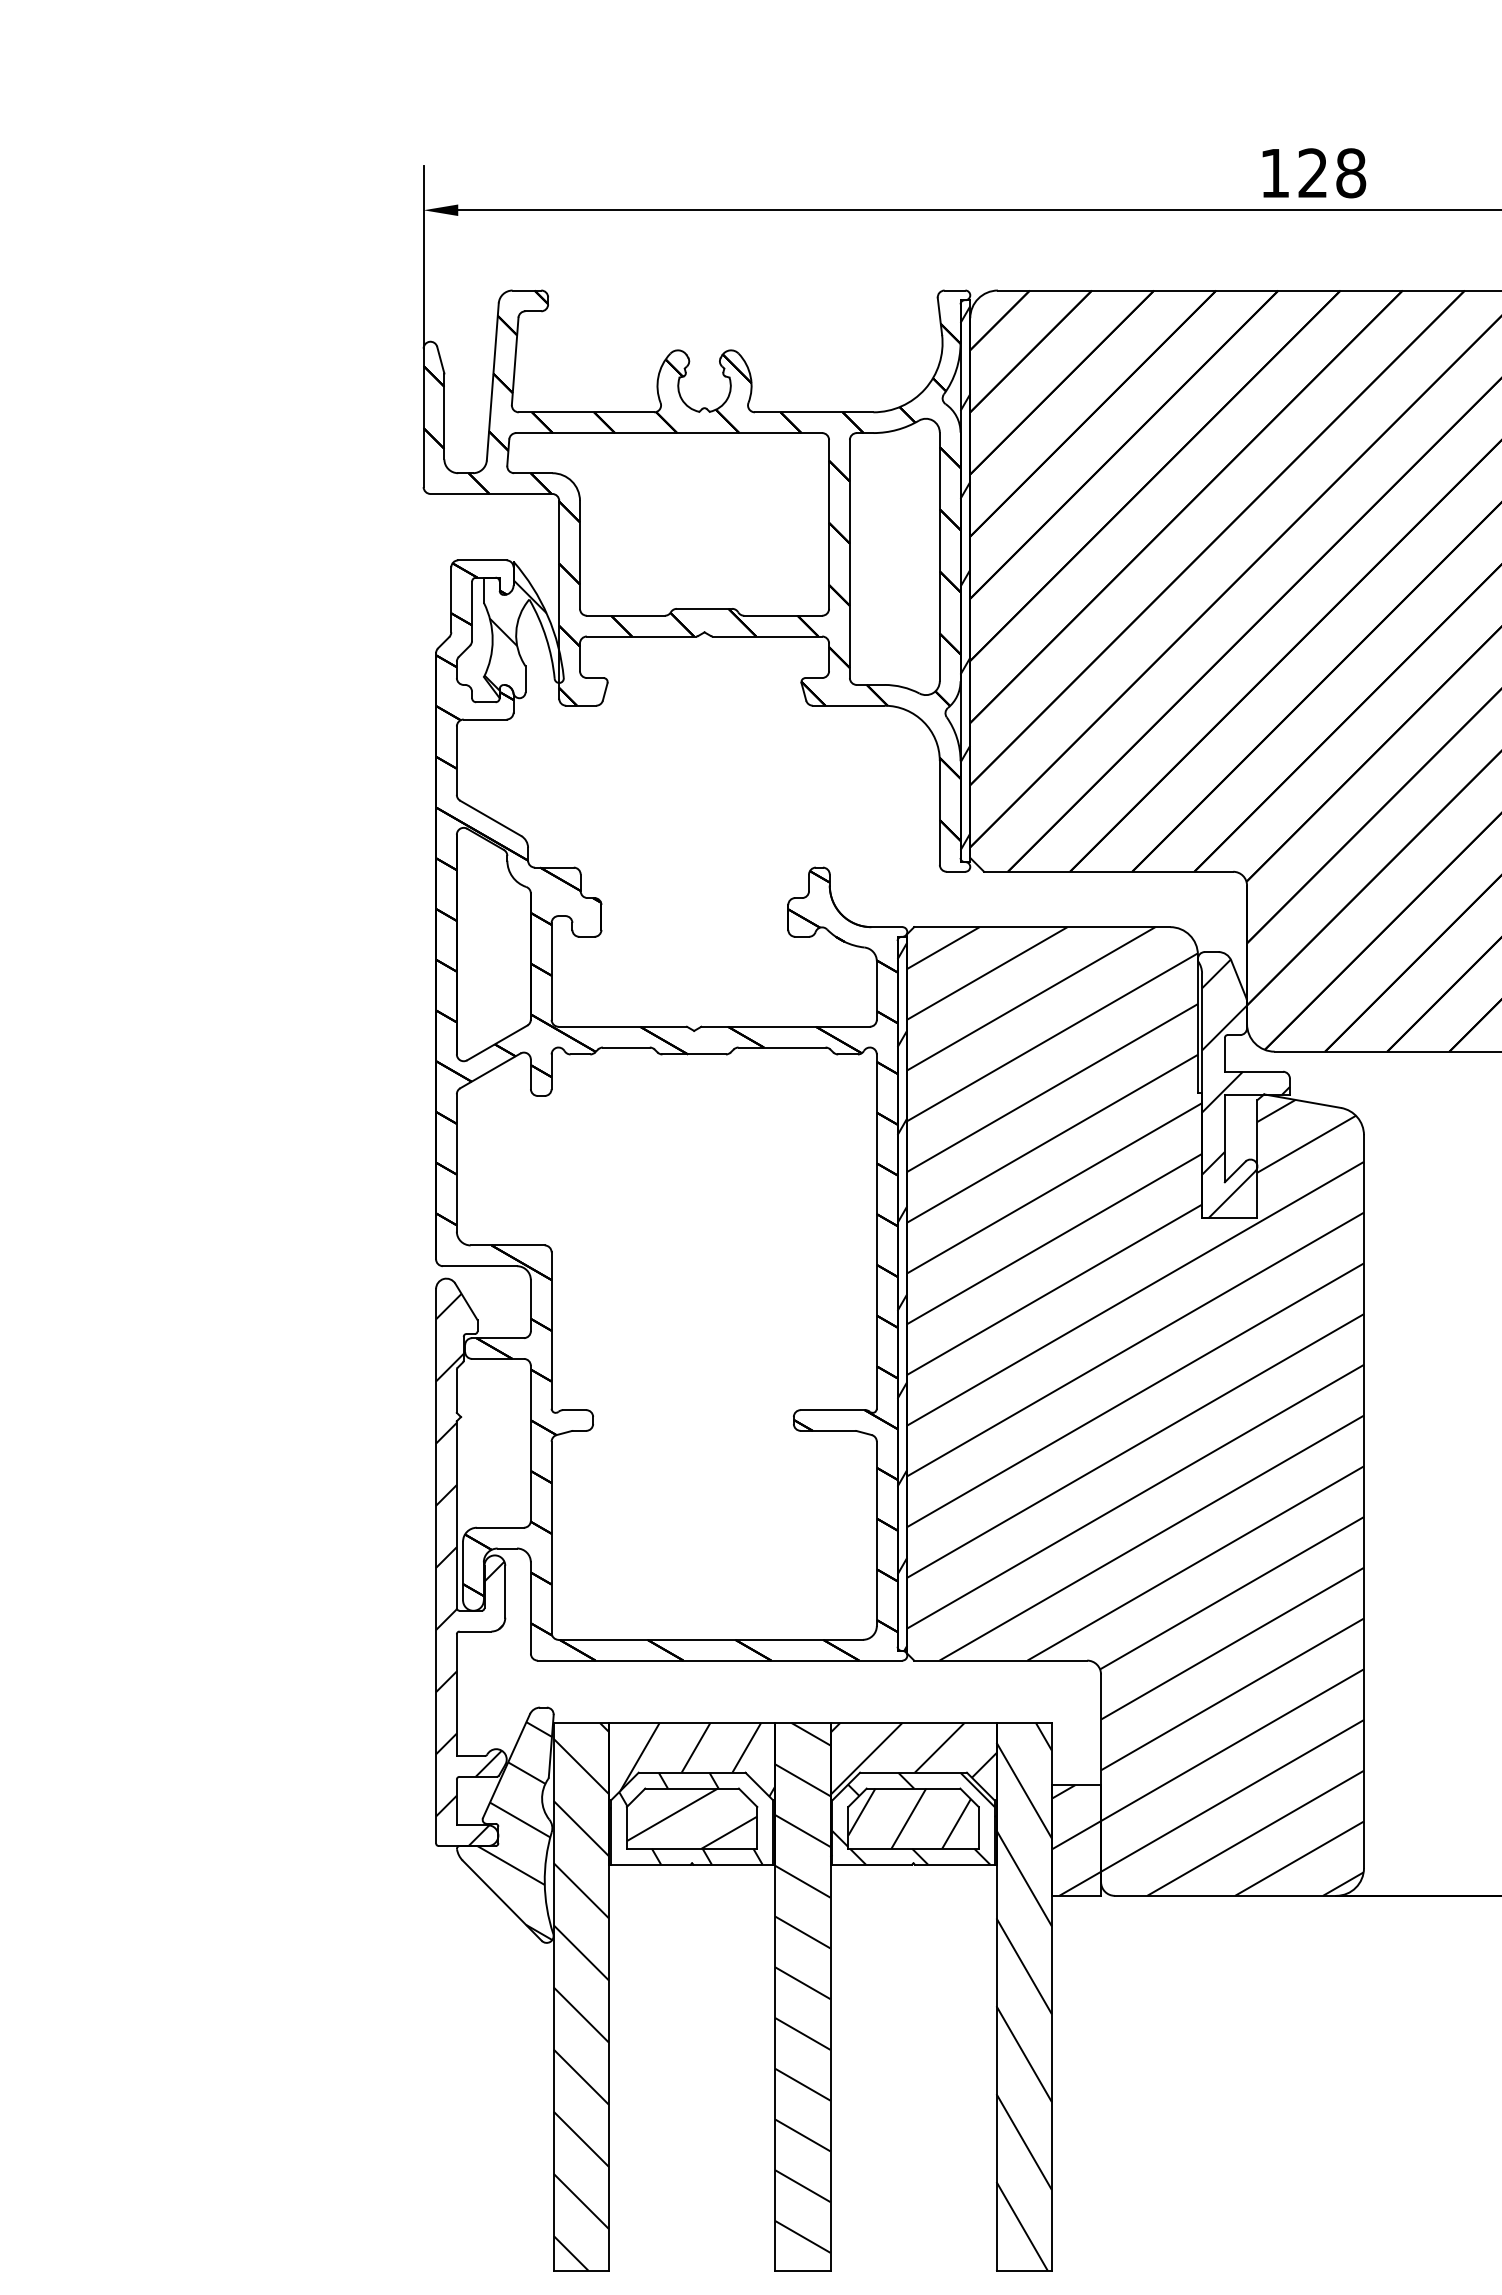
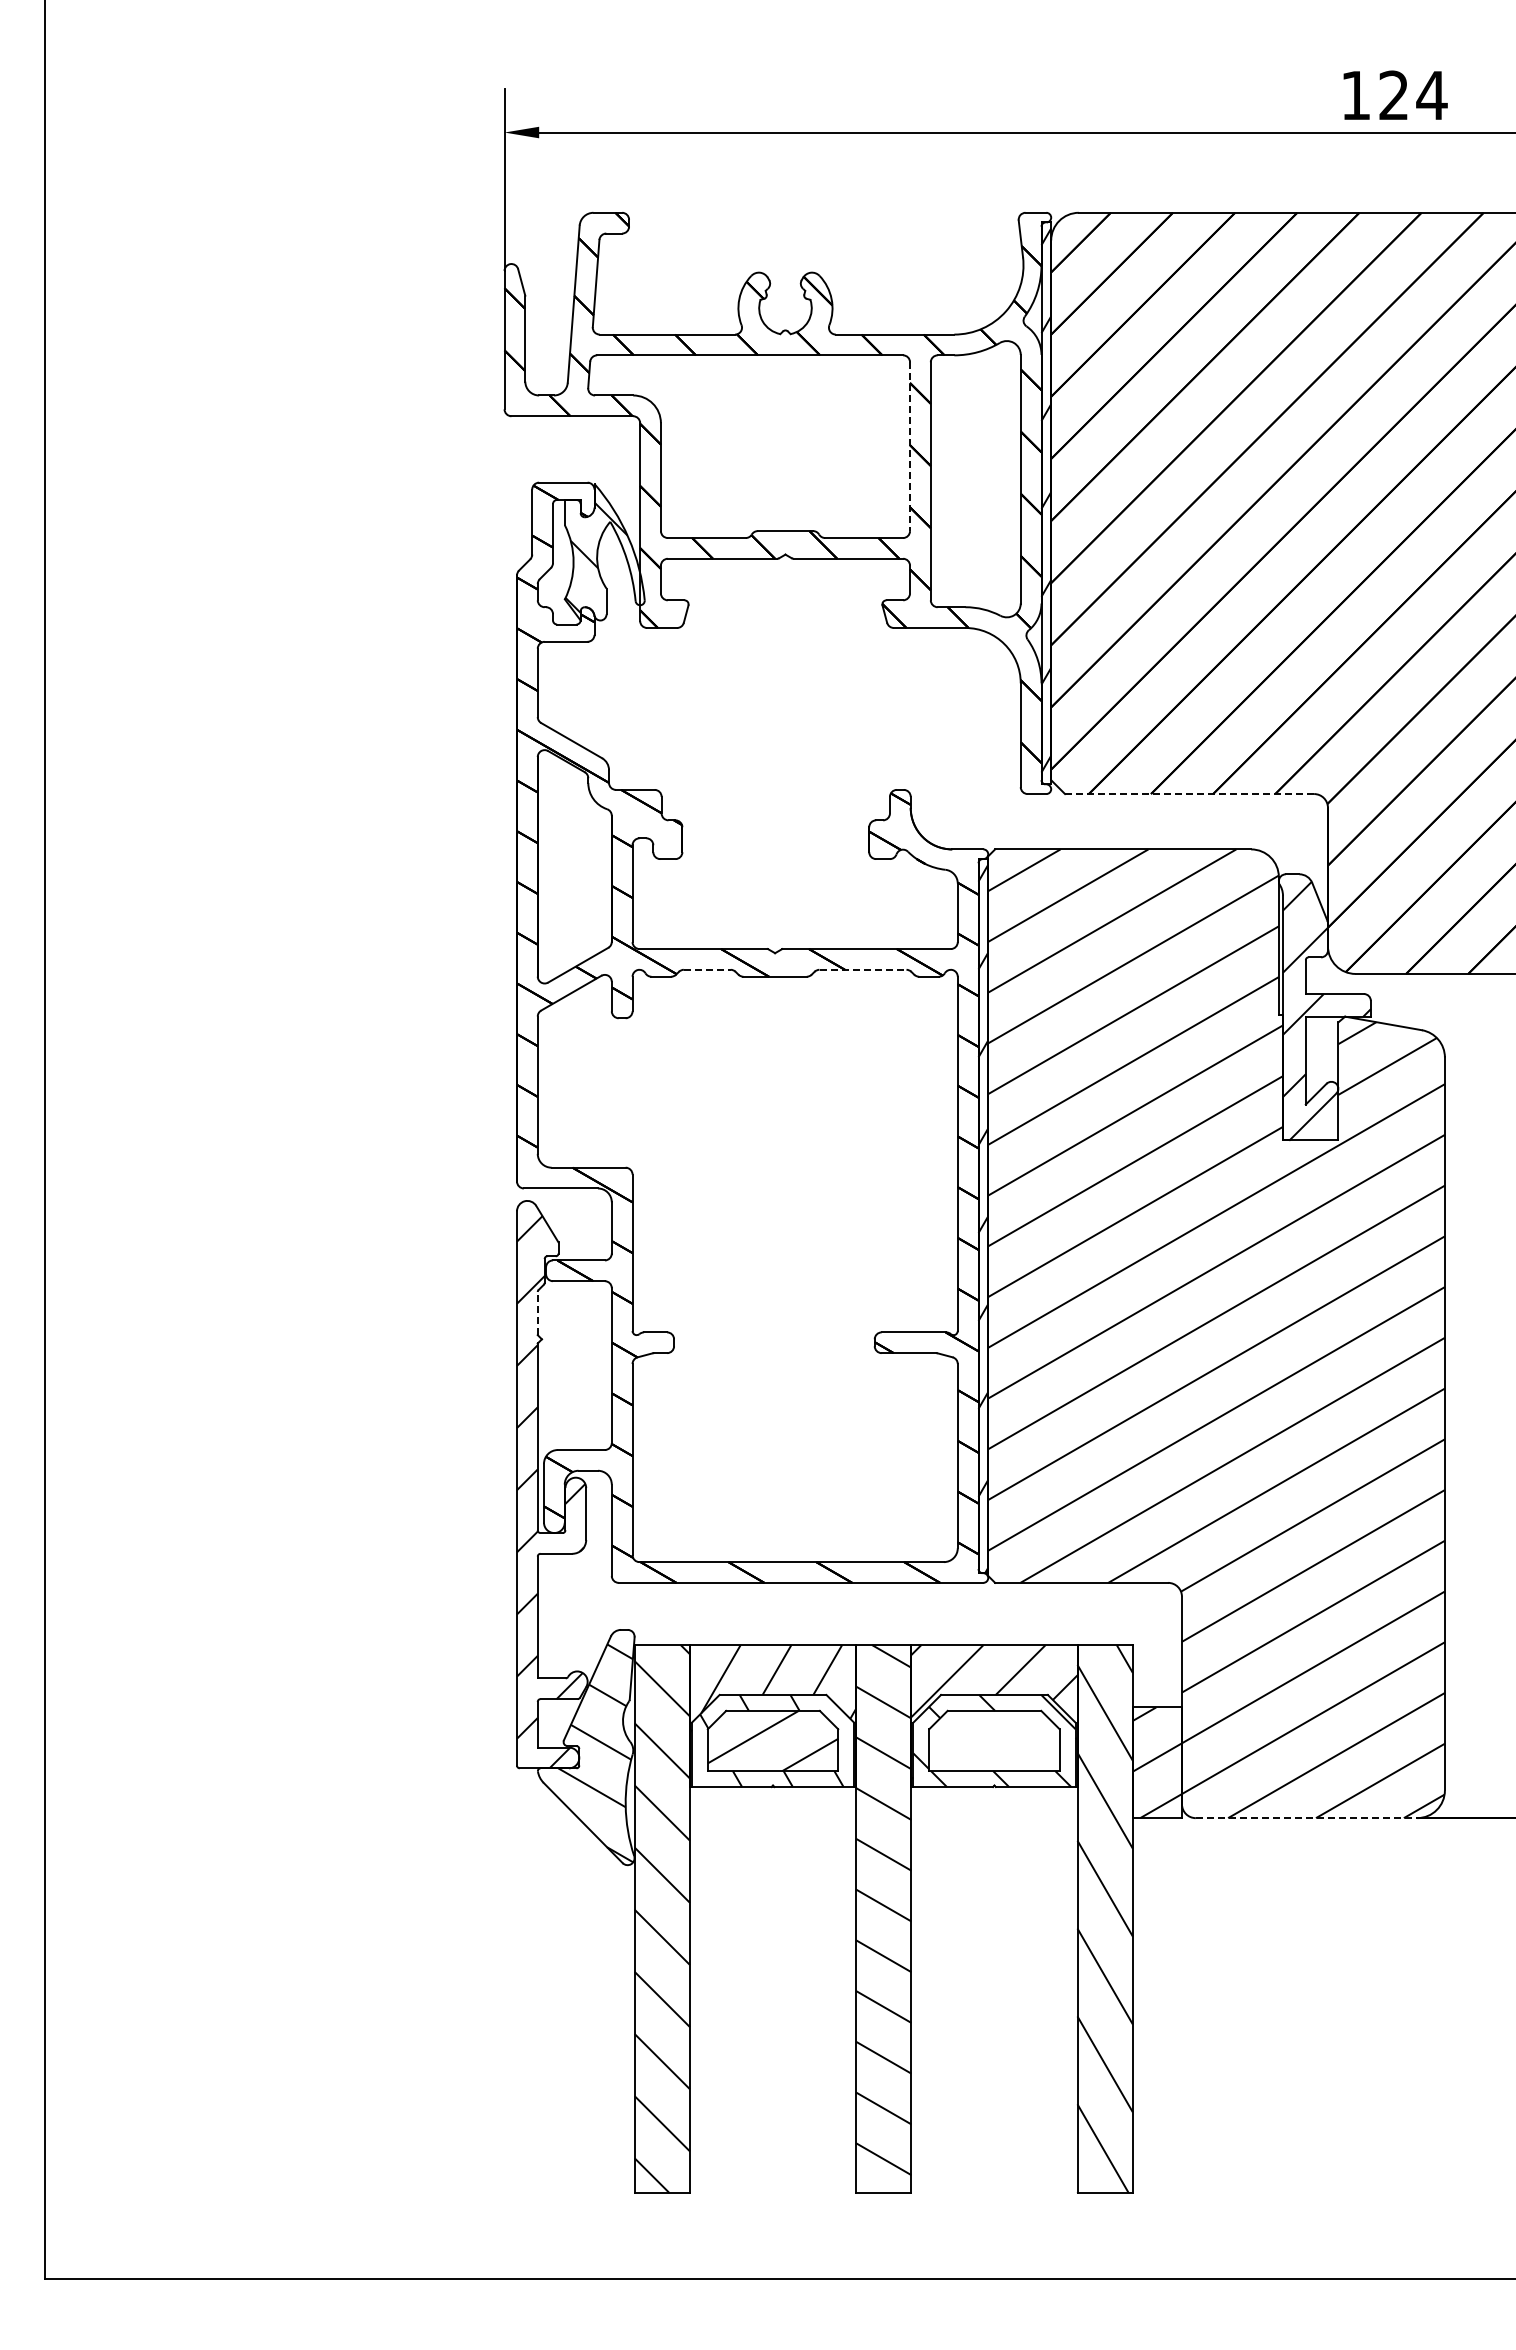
text: (1350, 173) -> (1431, 95), 128 -> 124
line: (829, 525) -> (910, 447), solid -> dashed
line: (1108, 872) -> (1189, 794), solid -> dashed
line: (626, 1047) -> (707, 969), solid -> dashed
line: (782, 1047) -> (863, 969), solid -> dashed
line: (456, 1391) -> (537, 1313), solid -> dashed
hatch: (909, 1818) -> (990, 1740), removed
line: (1225, 1896) -> (1306, 1818), solid -> dashed

